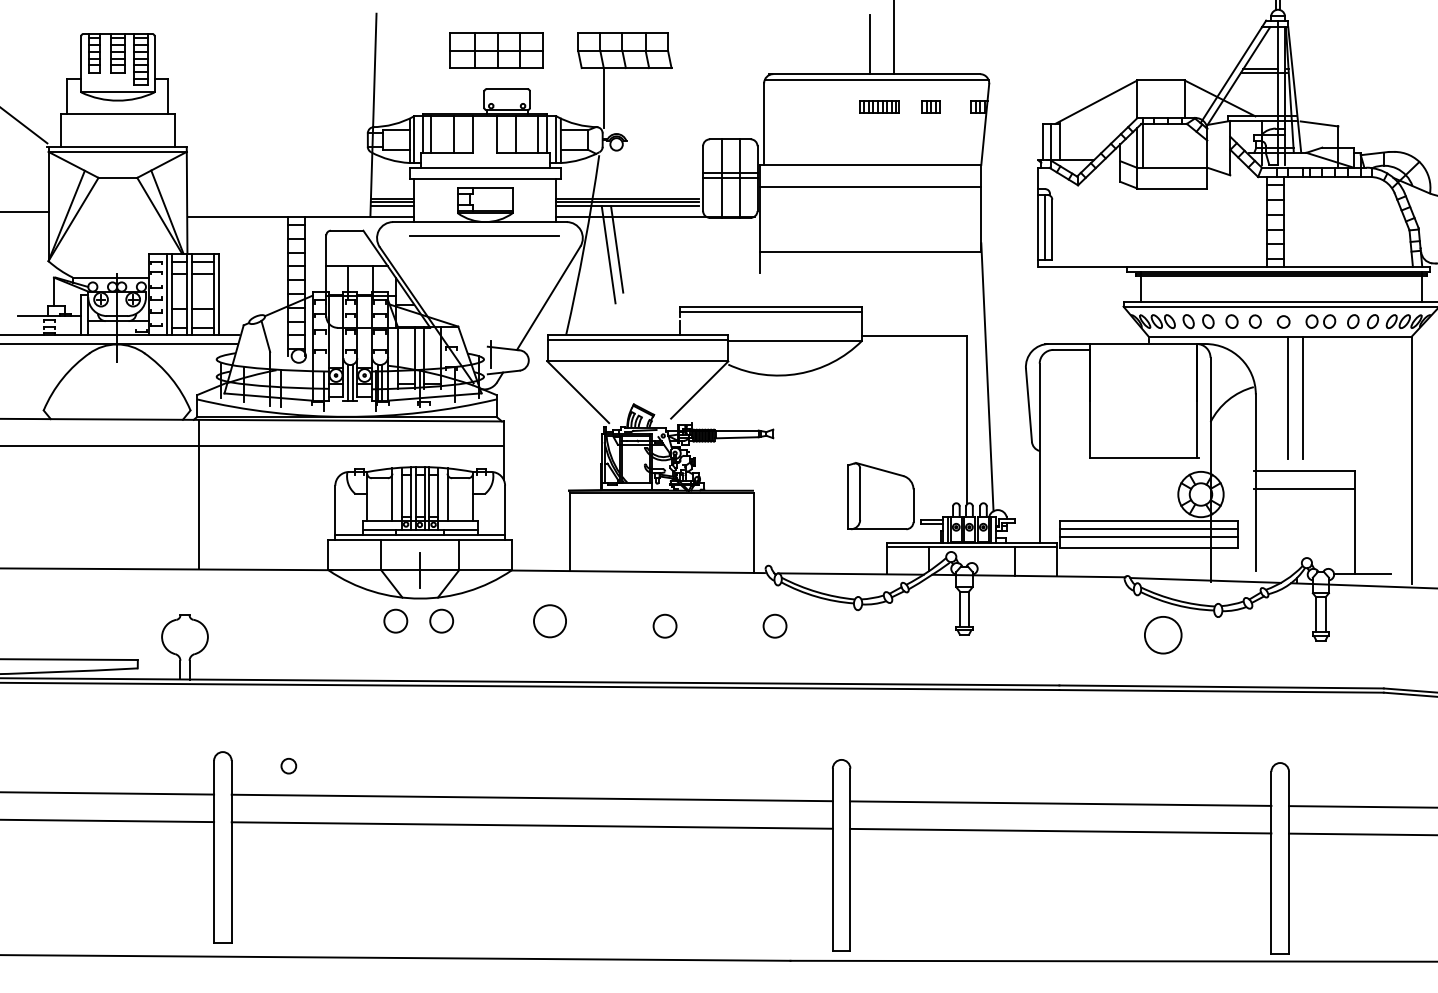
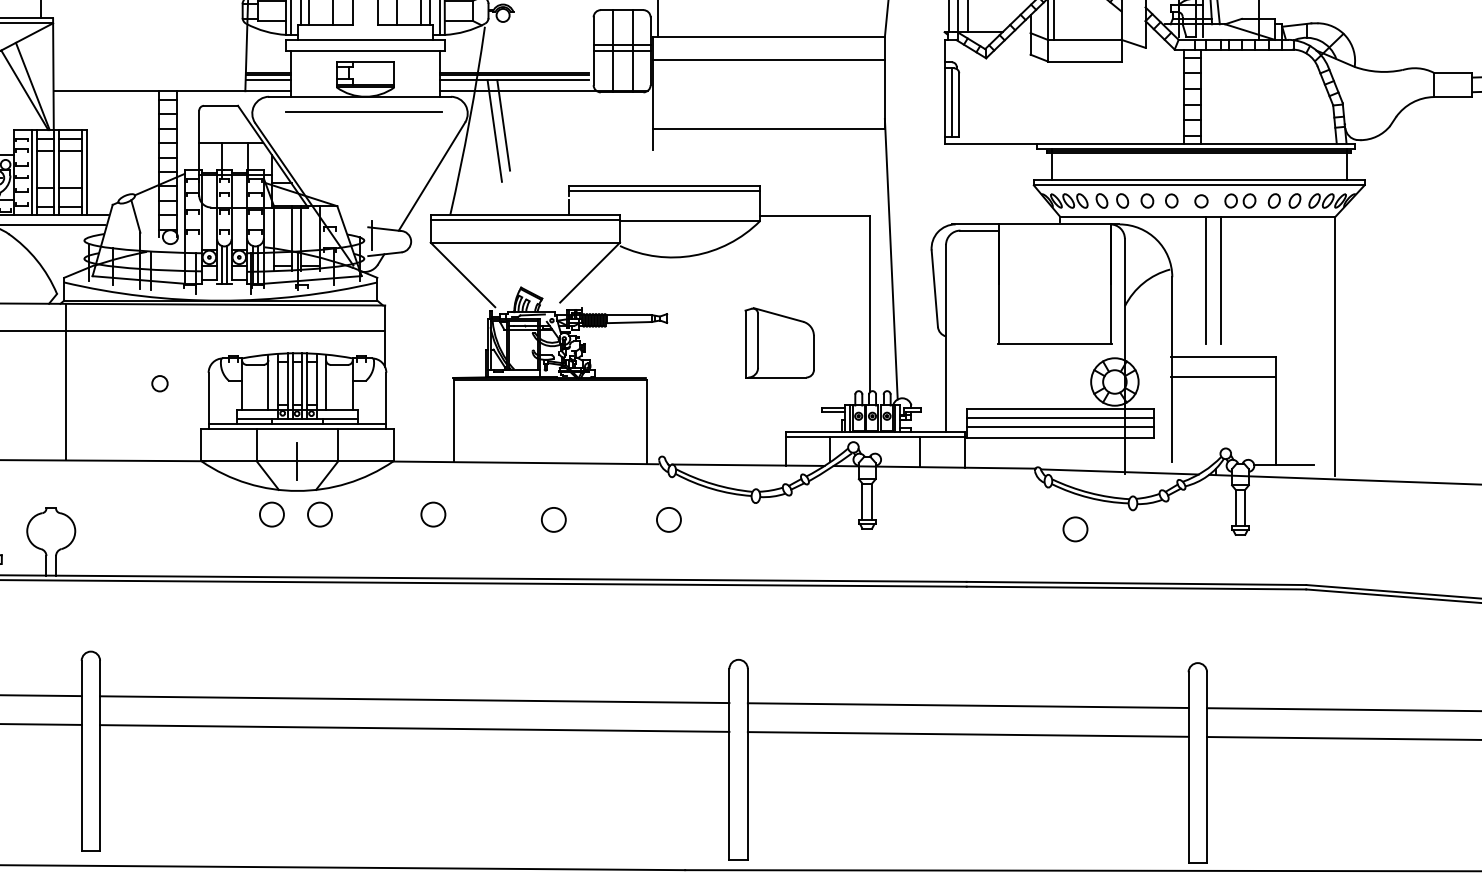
part: (880, 496) -> (779, 343), moved
circle: (549, 620) -> (432, 513), size x0.71
circle: (1163, 635) -> (1075, 529), size x0.62
circle: (288, 765) -> (159, 383), moved

